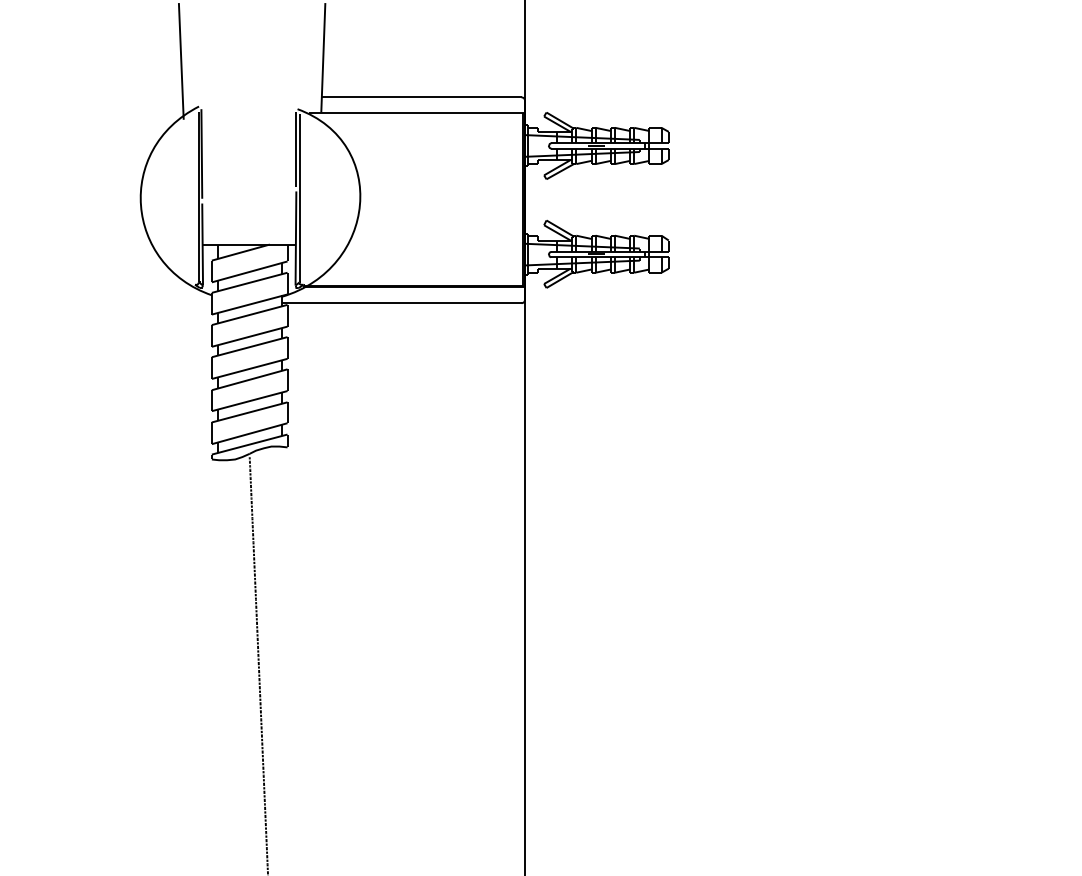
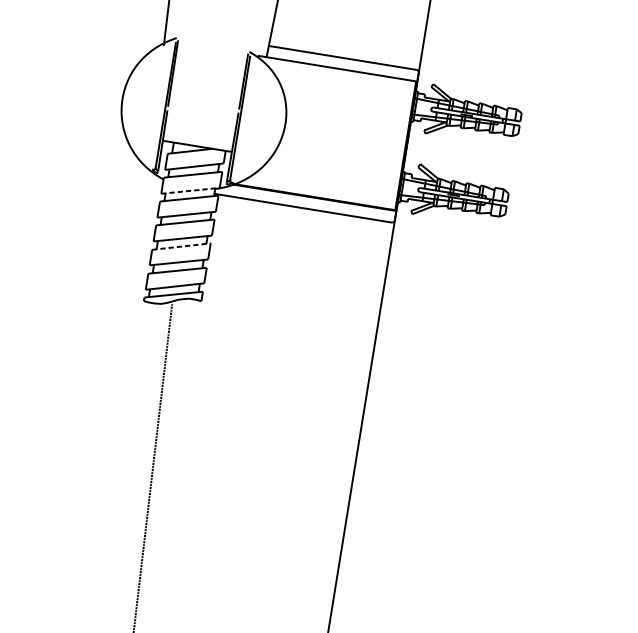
line: (250, 304) -> (191, 190), solid -> dashed
line: (250, 379) -> (182, 246), solid -> dashed

